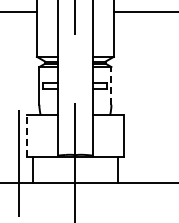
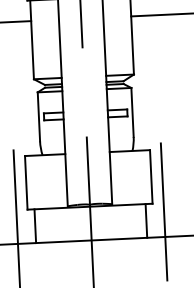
line: (111, 85) -> (132, 111), dashed -> solid
line: (27, 136) -> (26, 183), dashed -> solid
line: (132, 162) -> (164, 210), added

